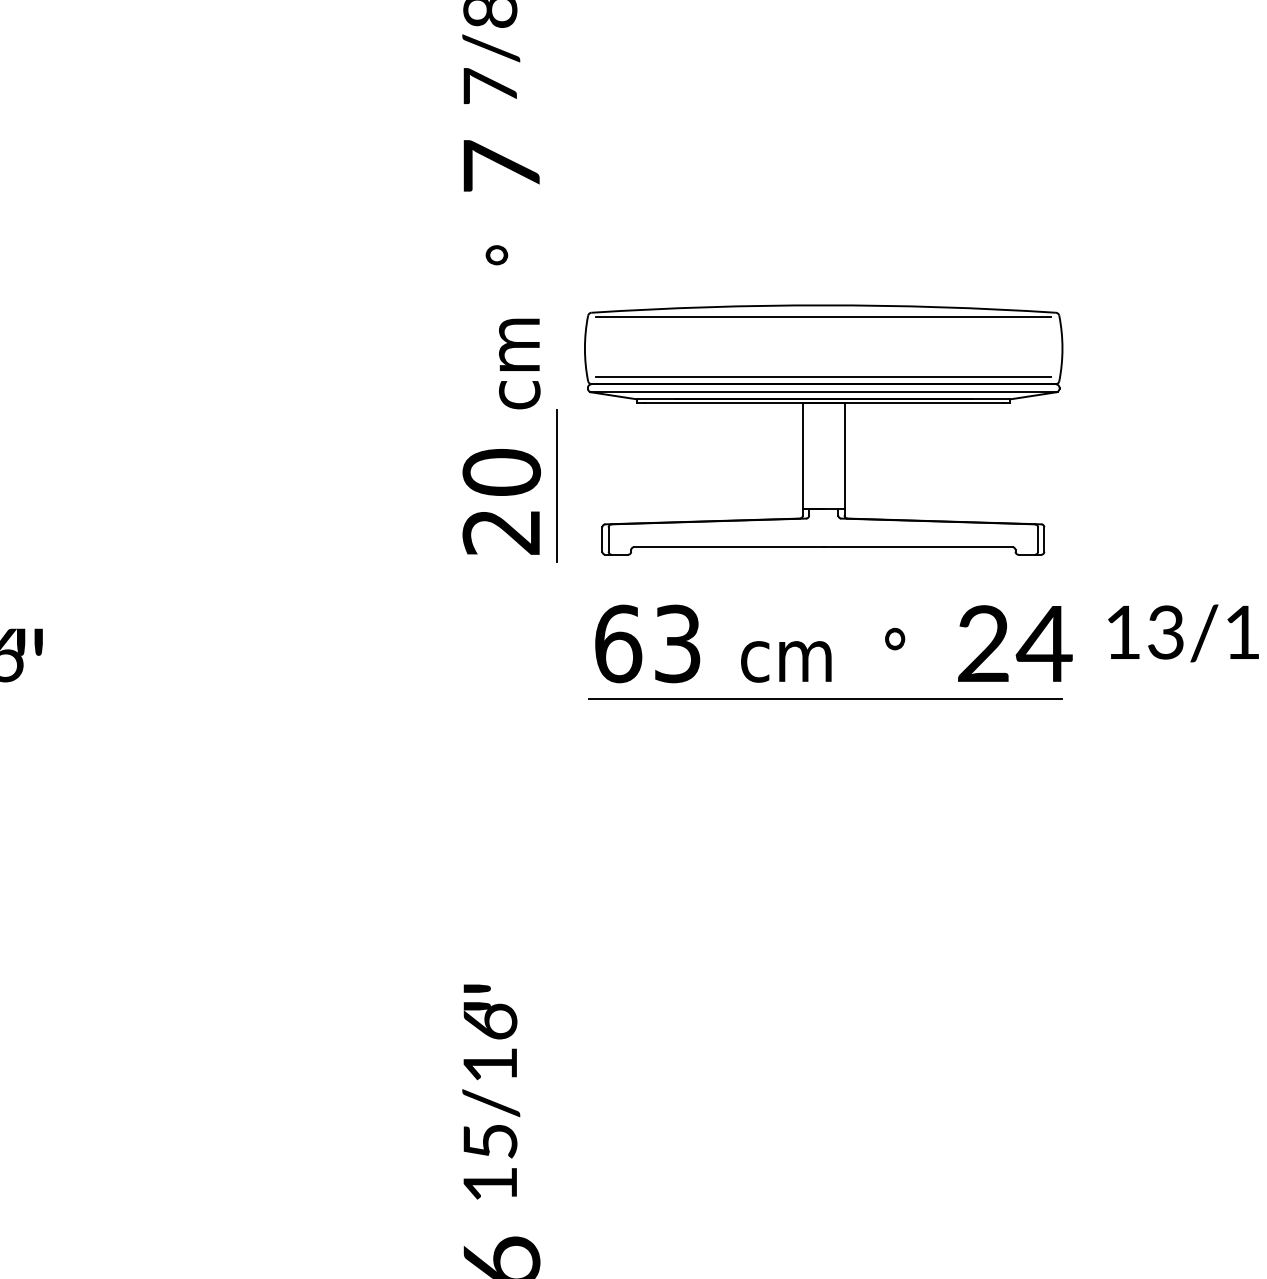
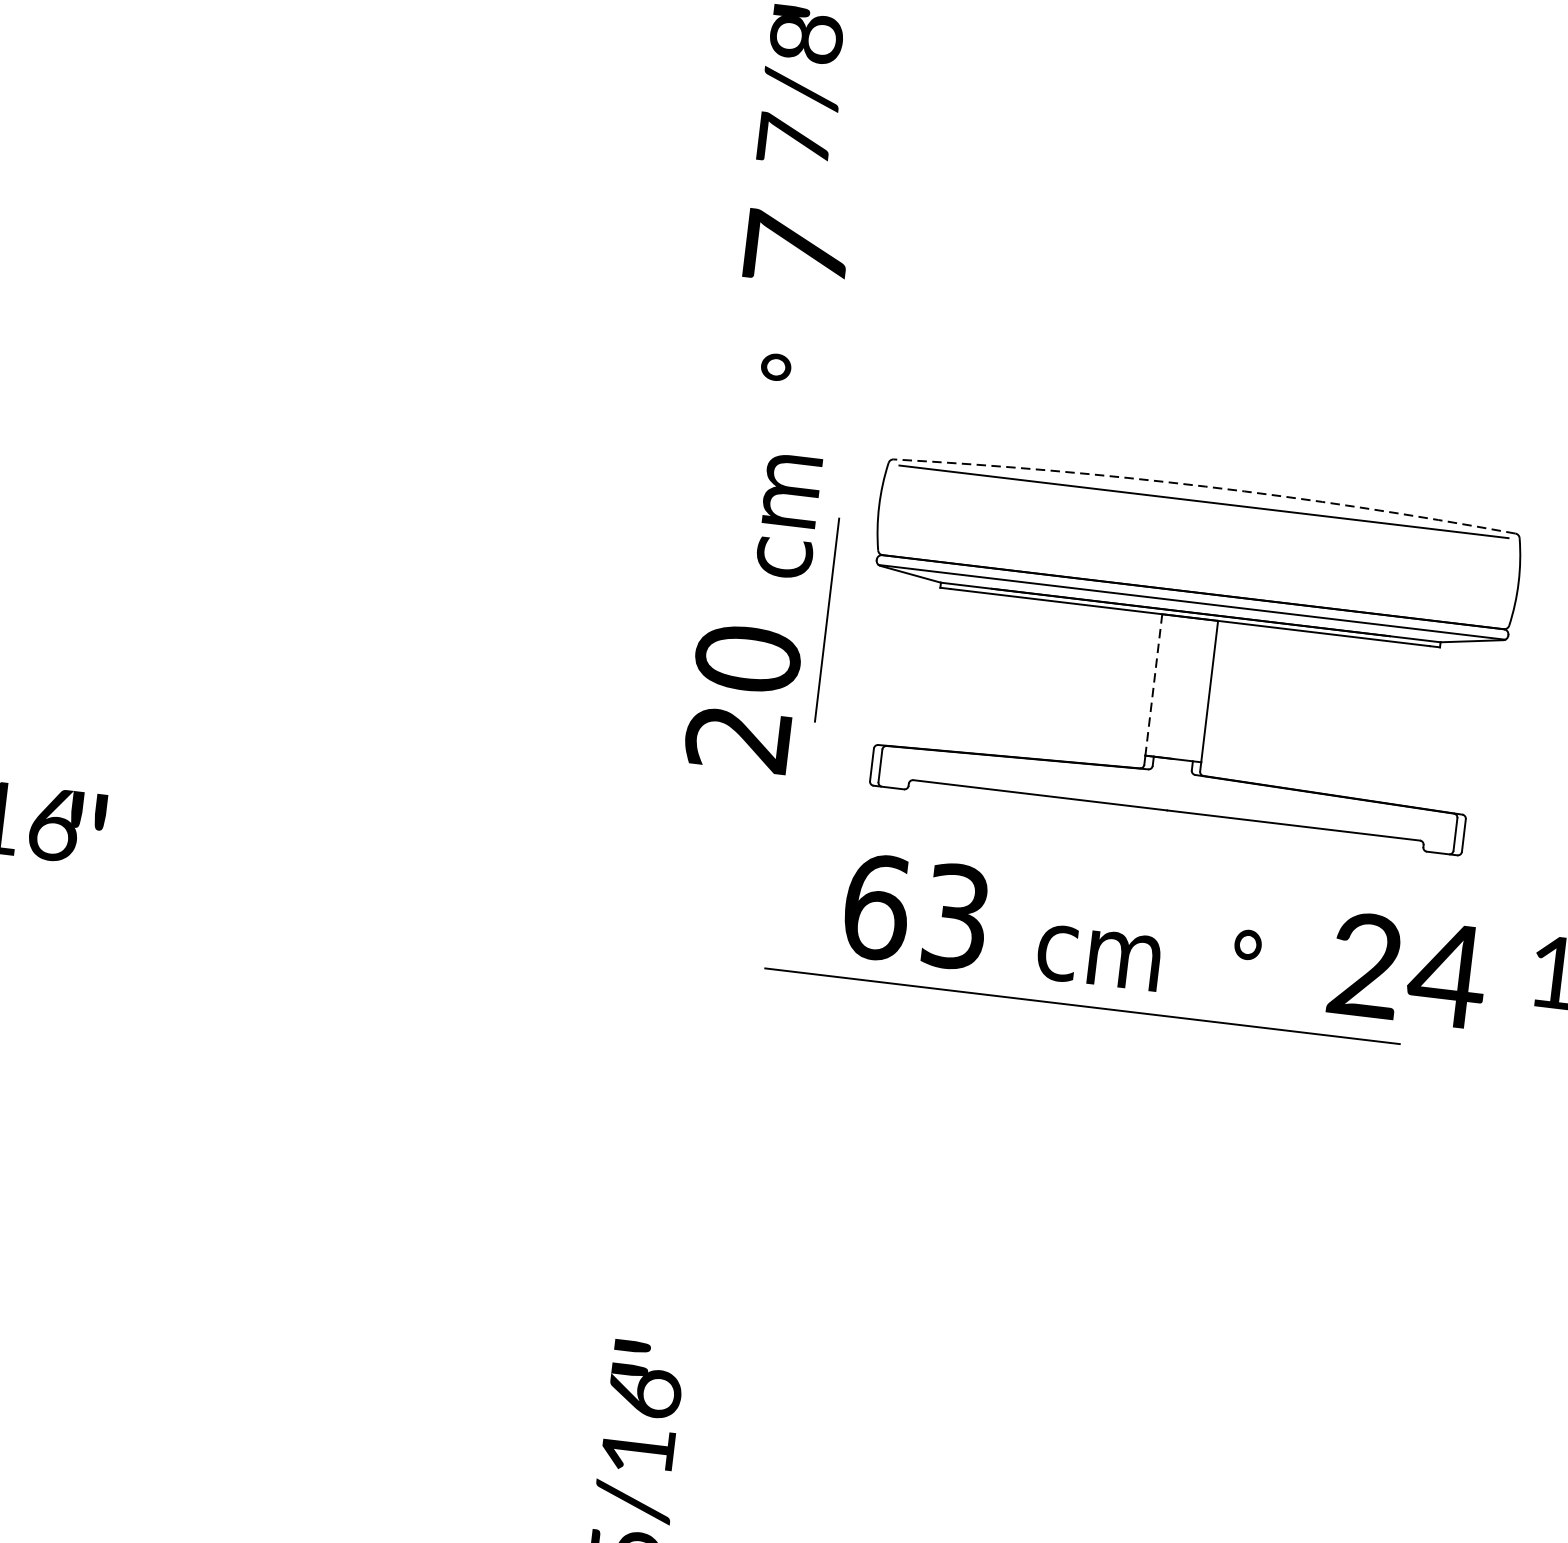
arc: (823, 305) -> (1205, 486), solid -> dashed
line: (823, 377) -> (1193, 583), removed
line: (802, 455) -> (1153, 684), solid -> dashed
line: (556, 485) -> (827, 619), moved
line: (825, 698) -> (1082, 1005), moved

